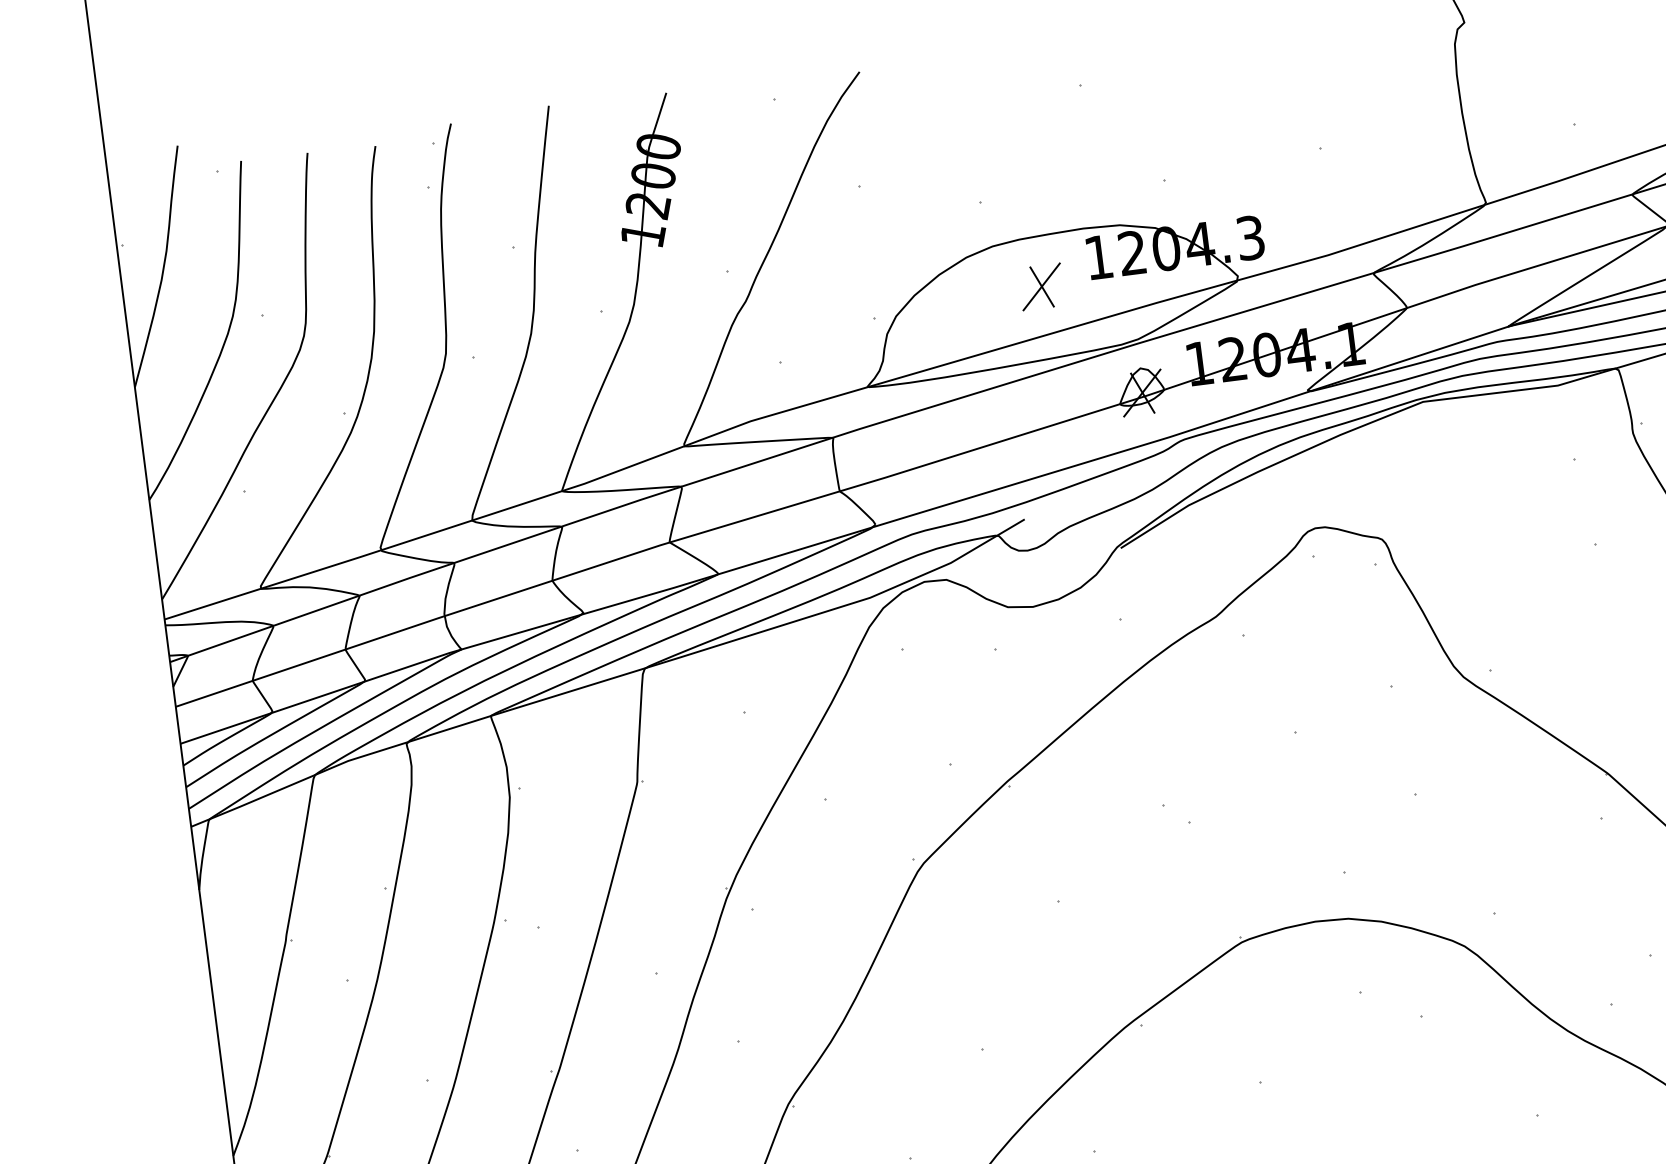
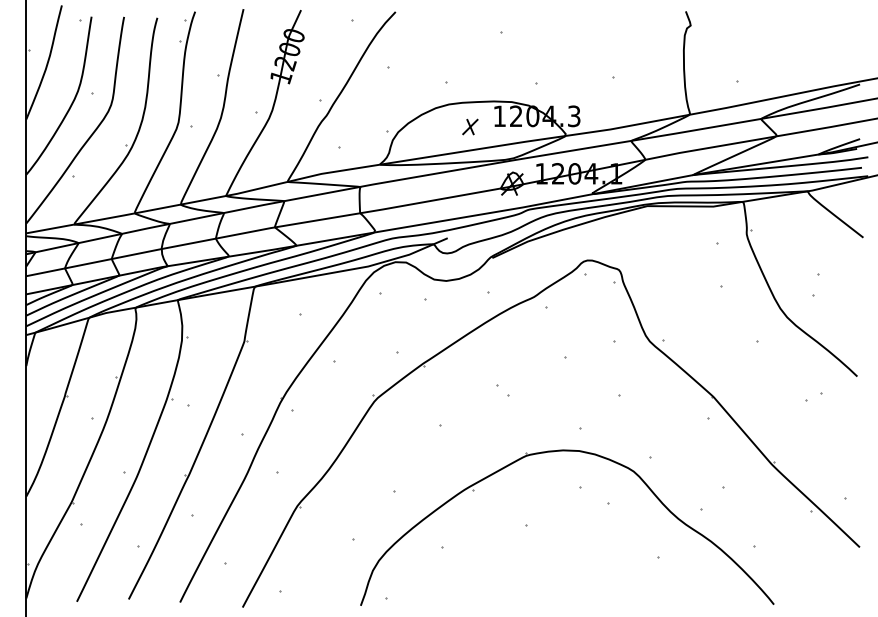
part: (1041, 285) -> (470, 126), size x0.7

